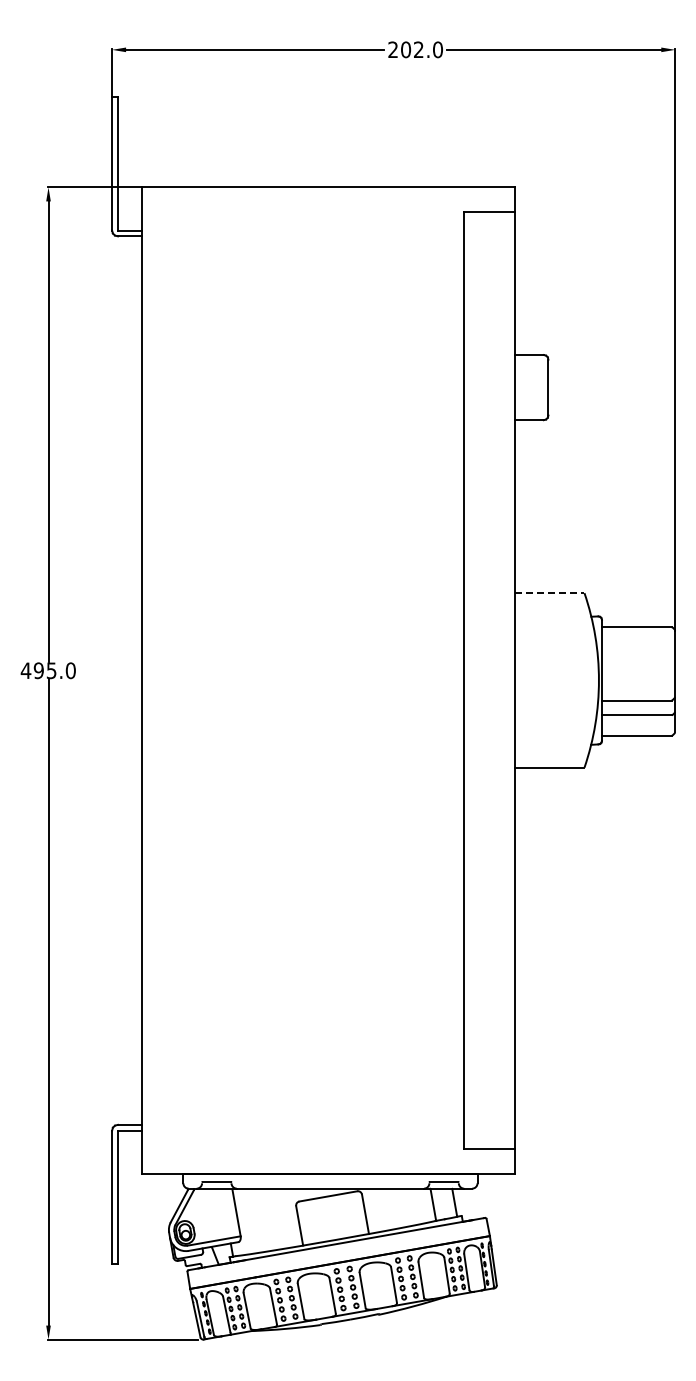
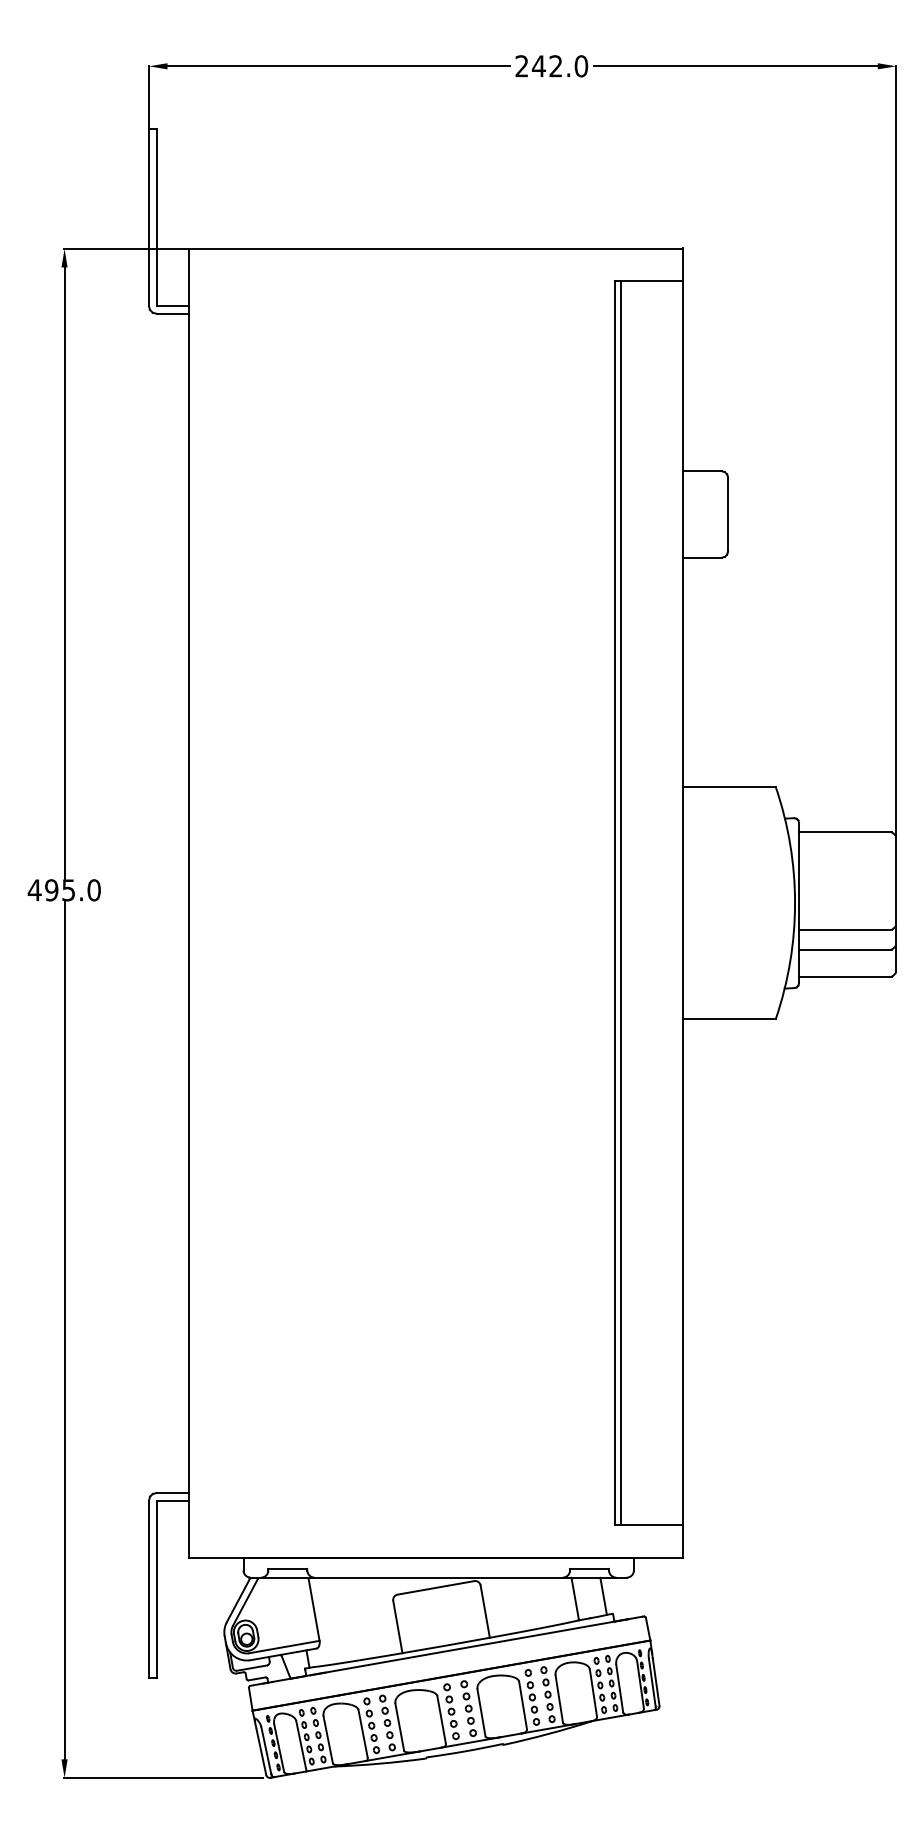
text: (405, 49) -> (538, 65), 202.0 -> 242.0
line: (549, 593) -> (729, 787), dashed -> solid
line: (468, 680) -> (621, 903), added

